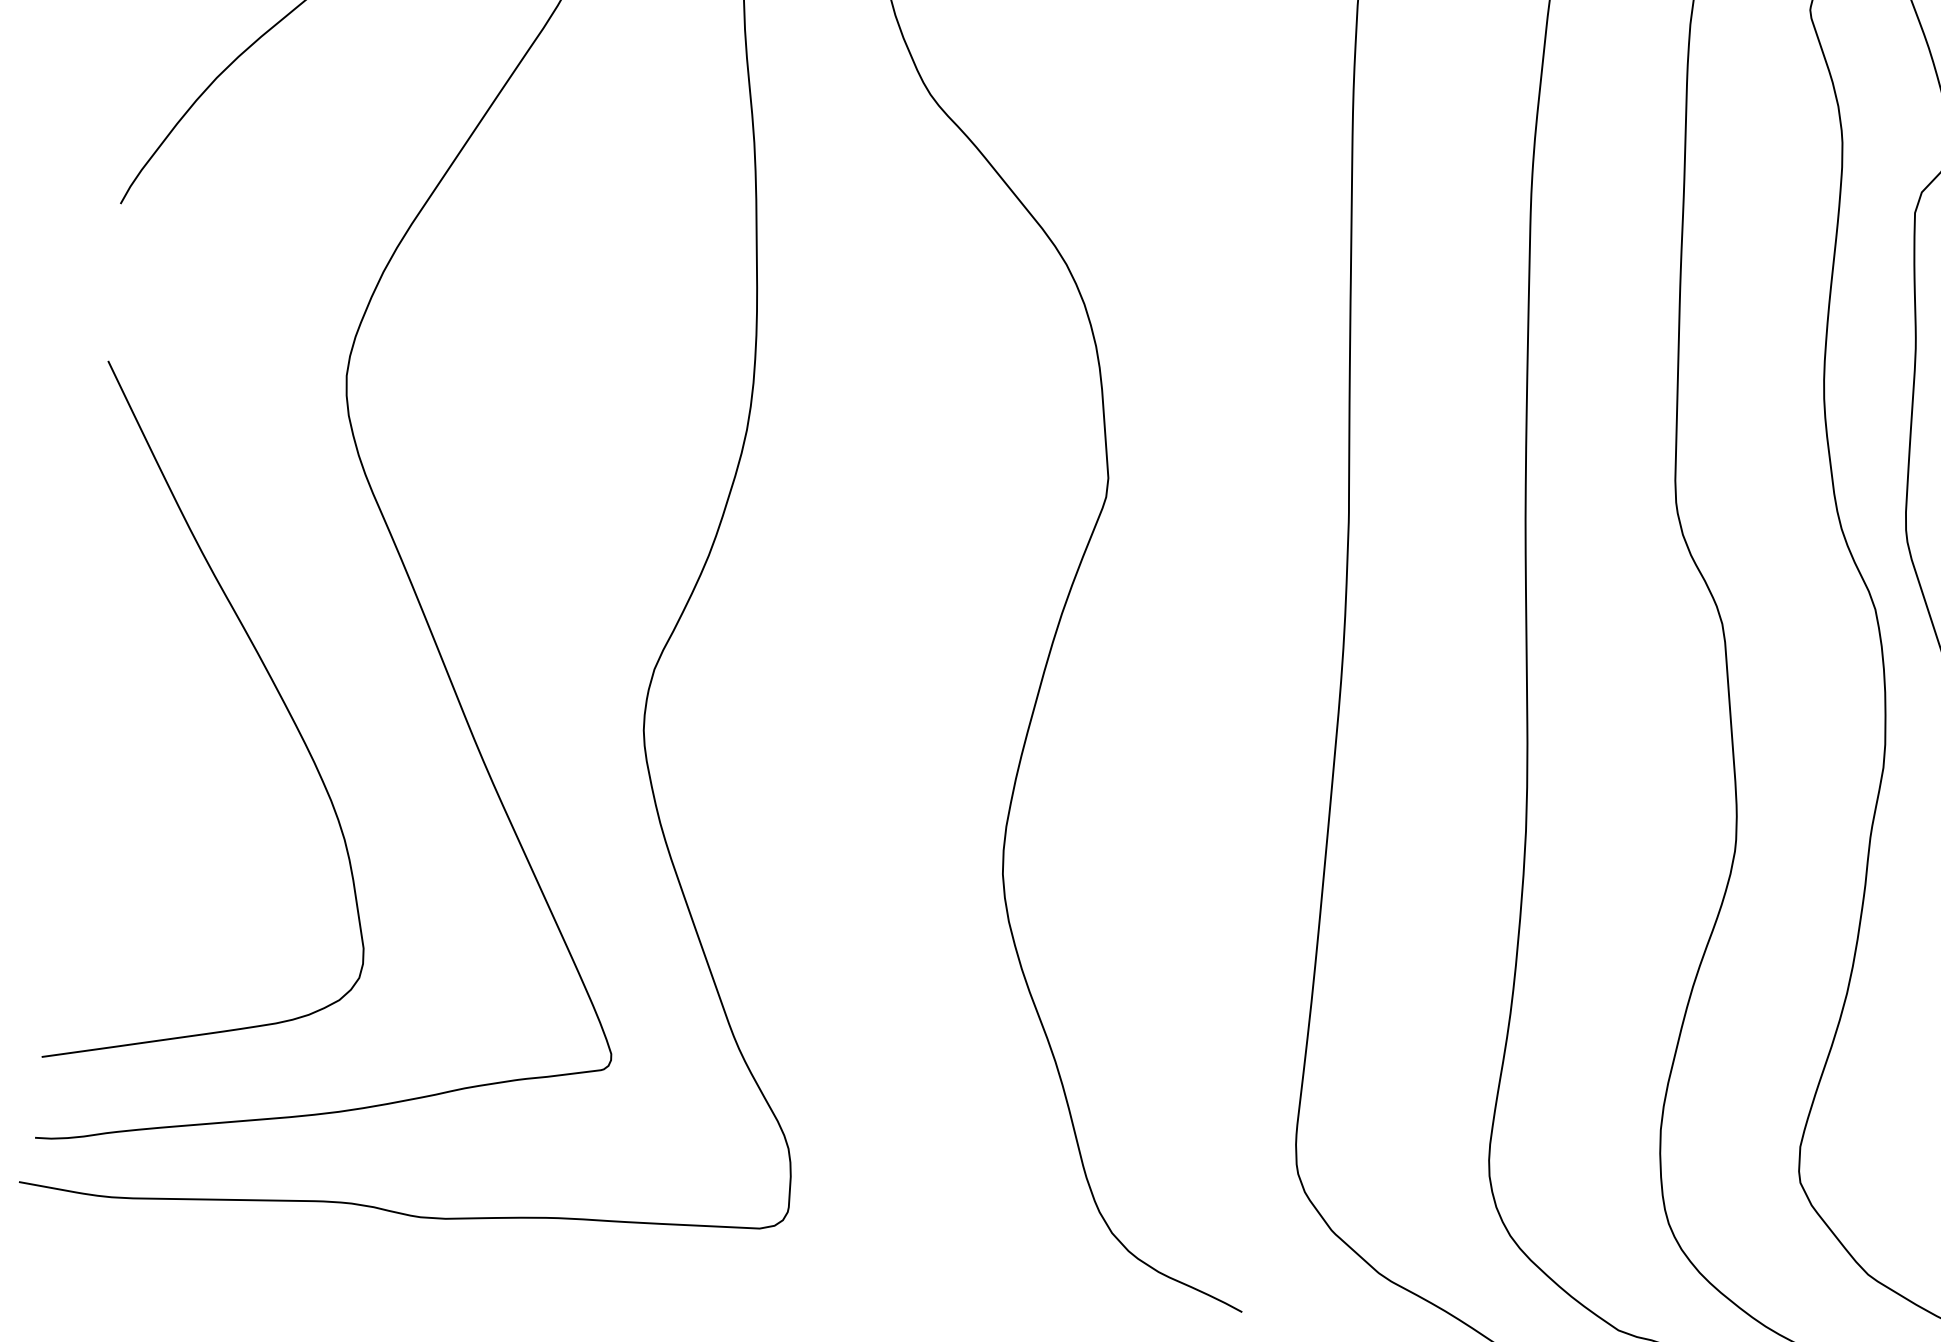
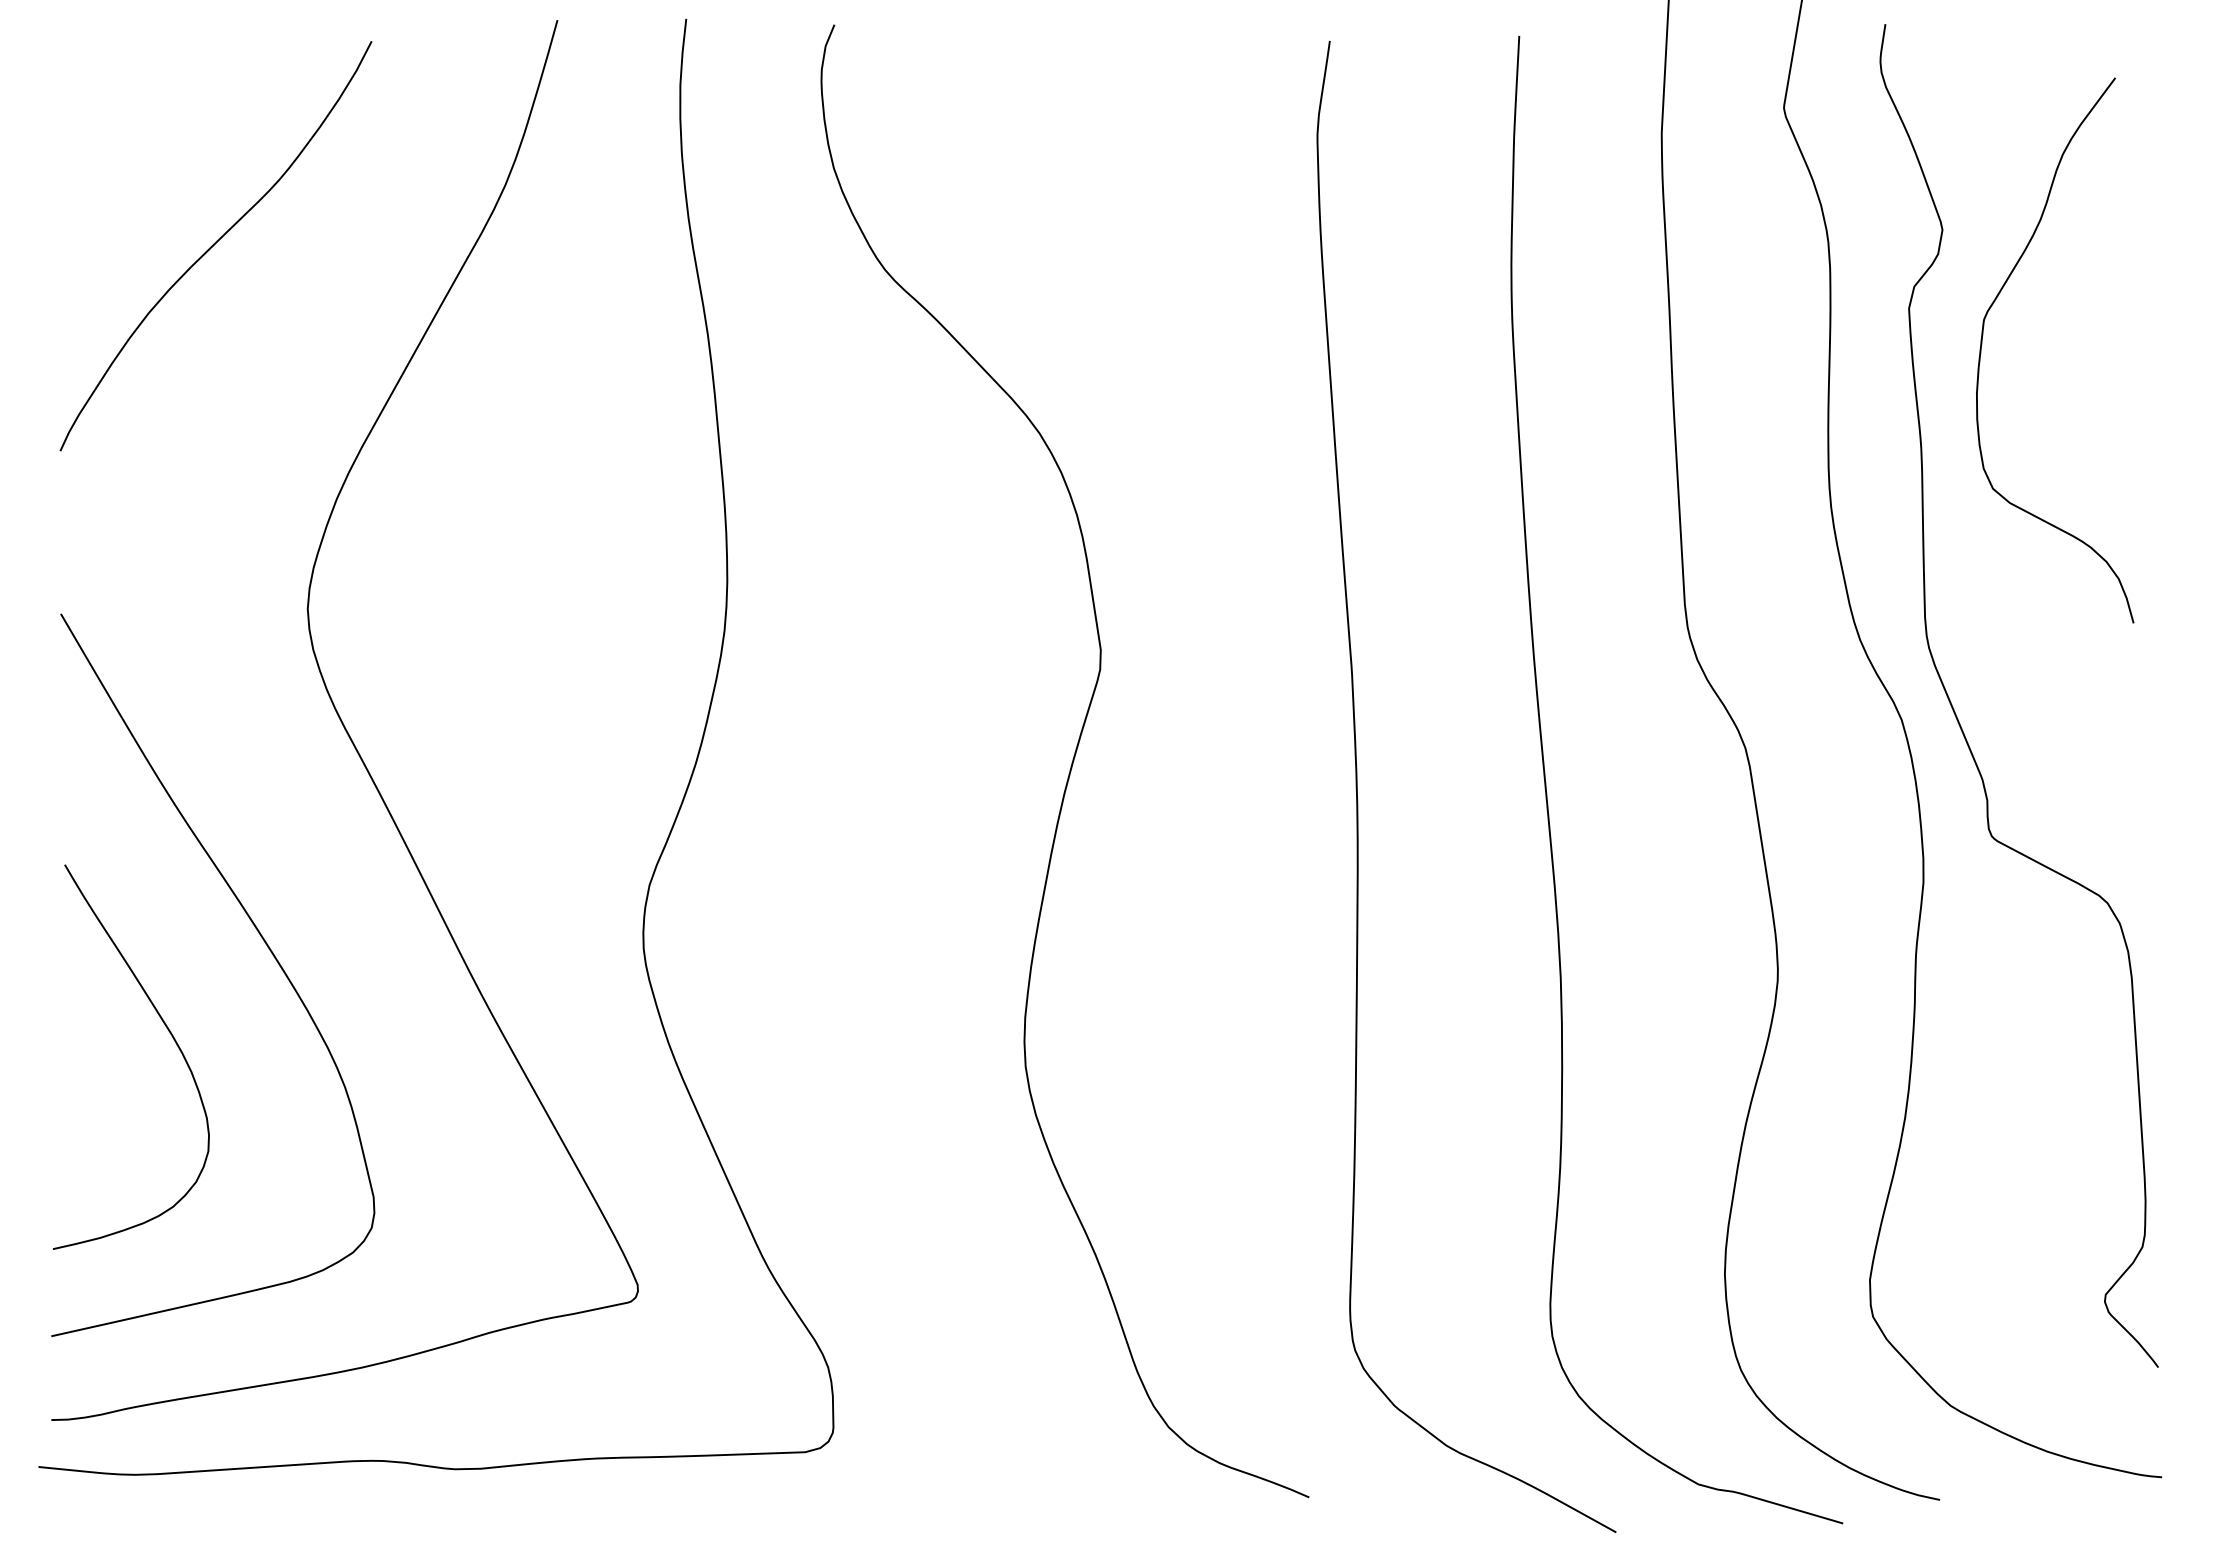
curve: (178, 772) -> (168, 1031), added

